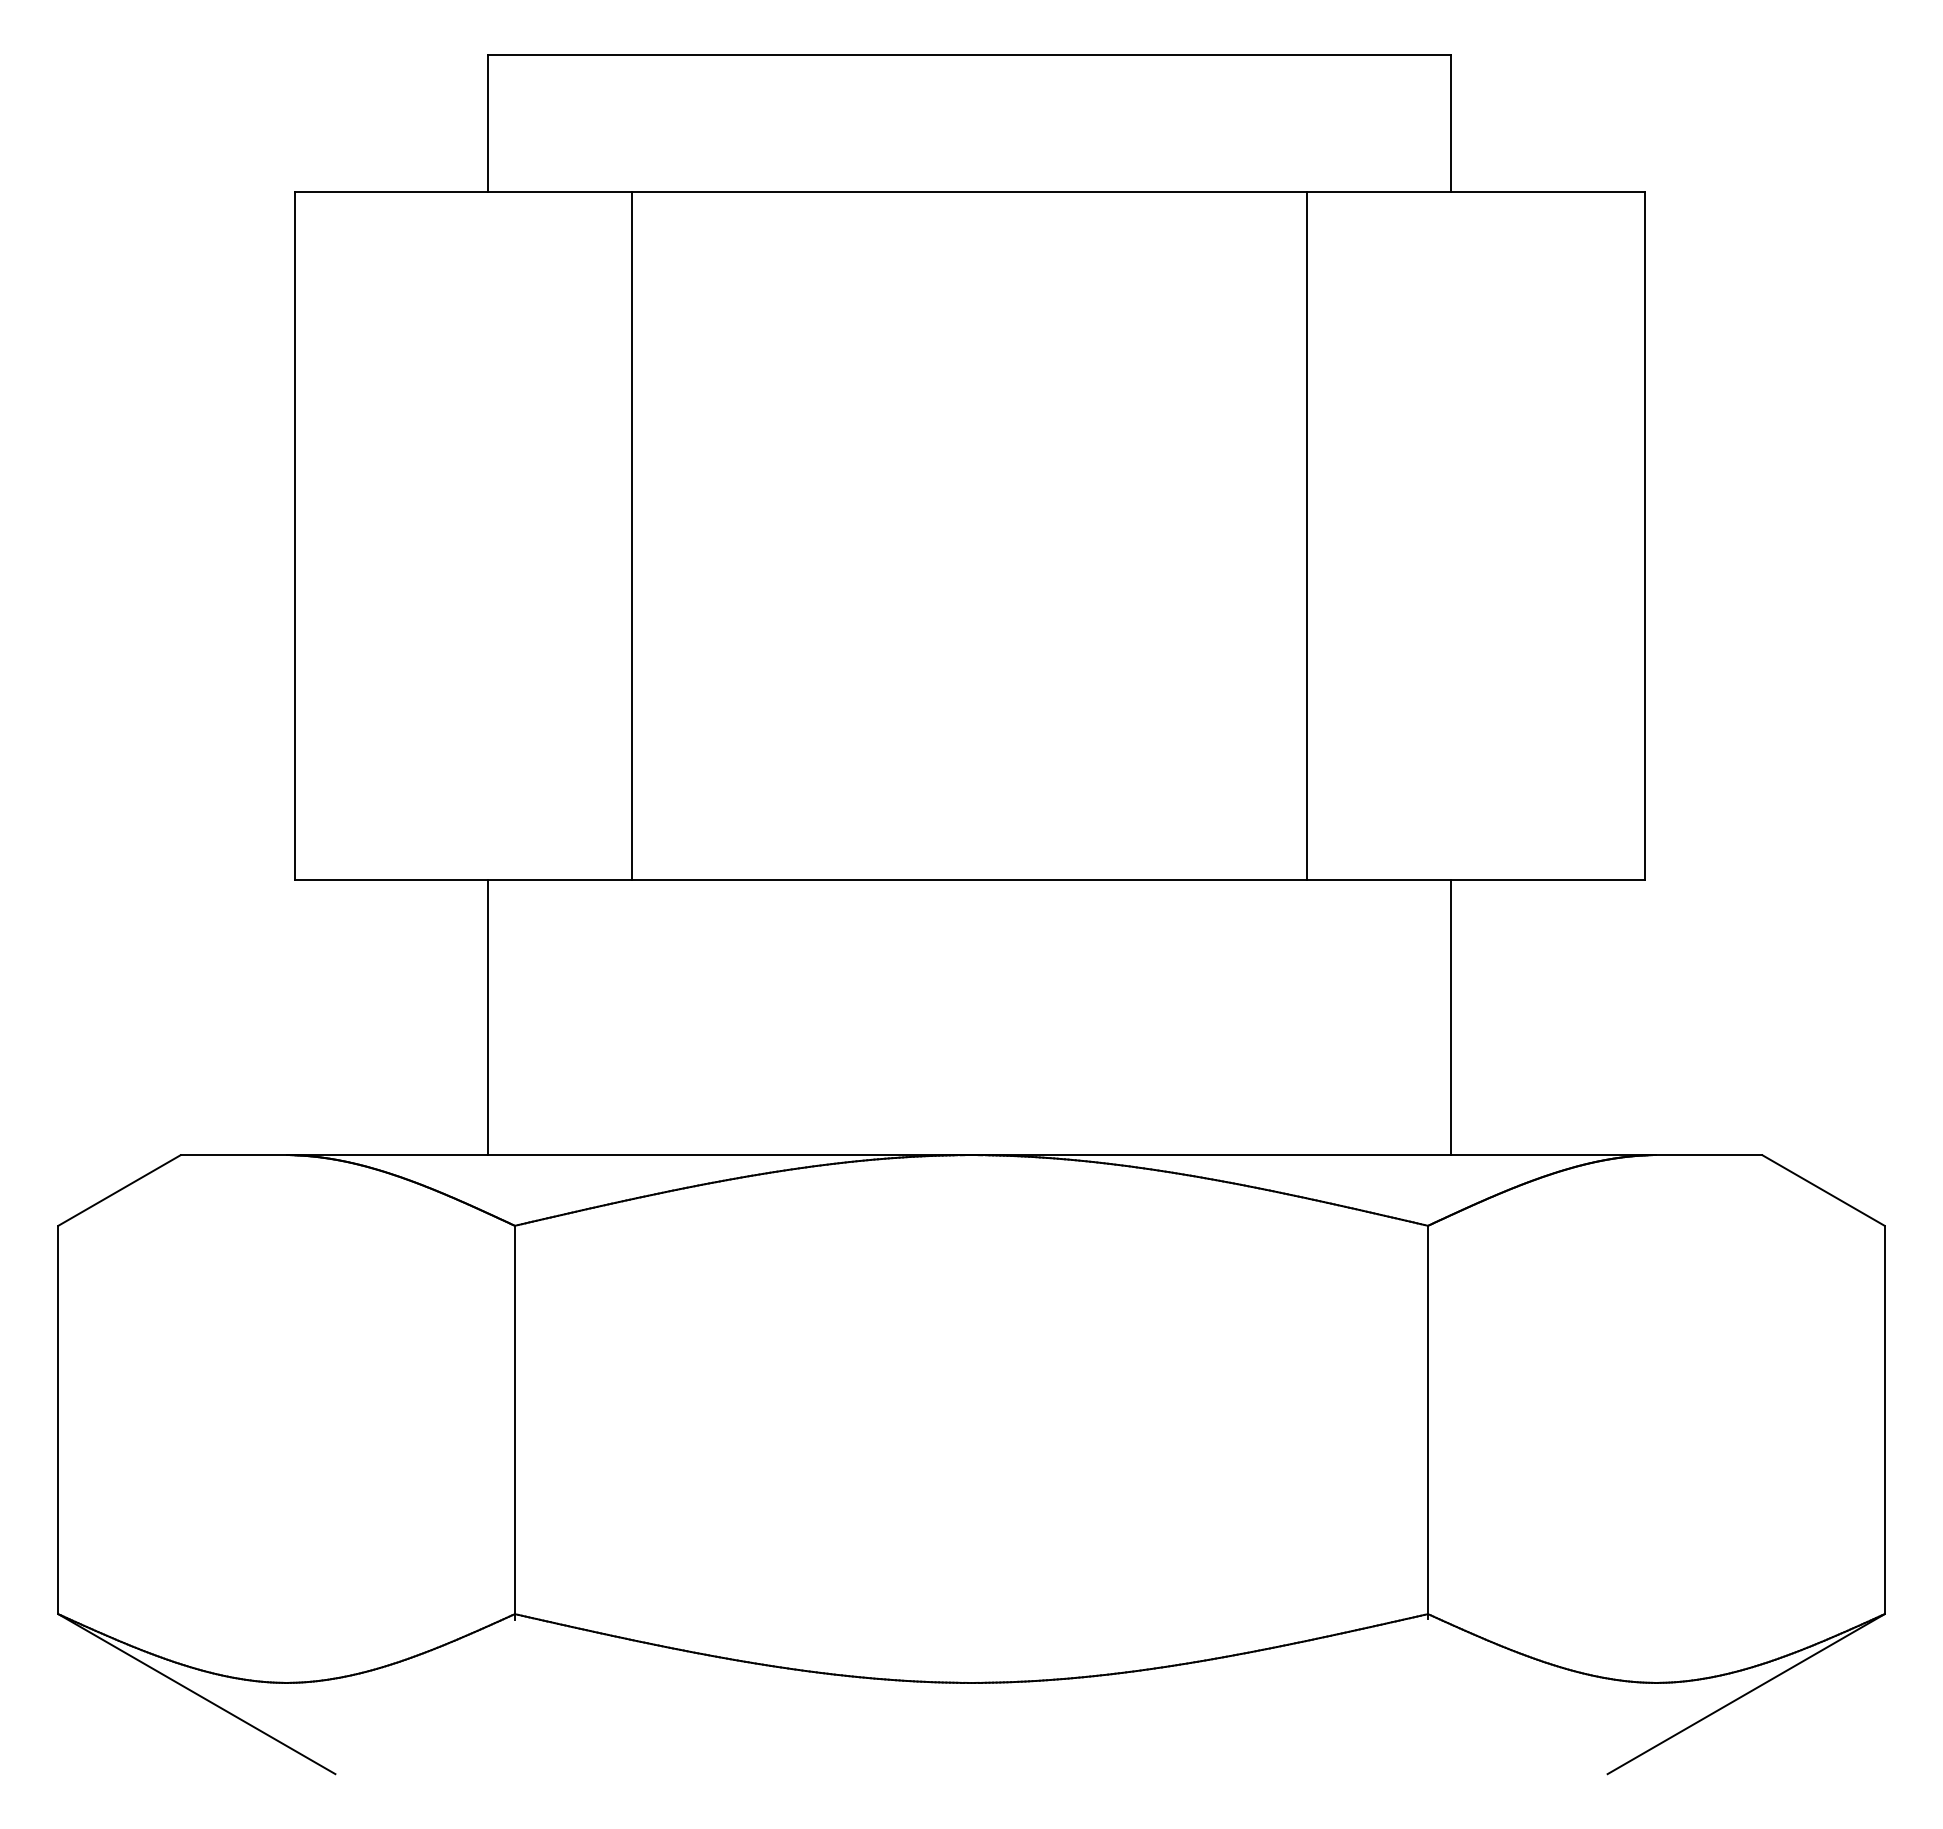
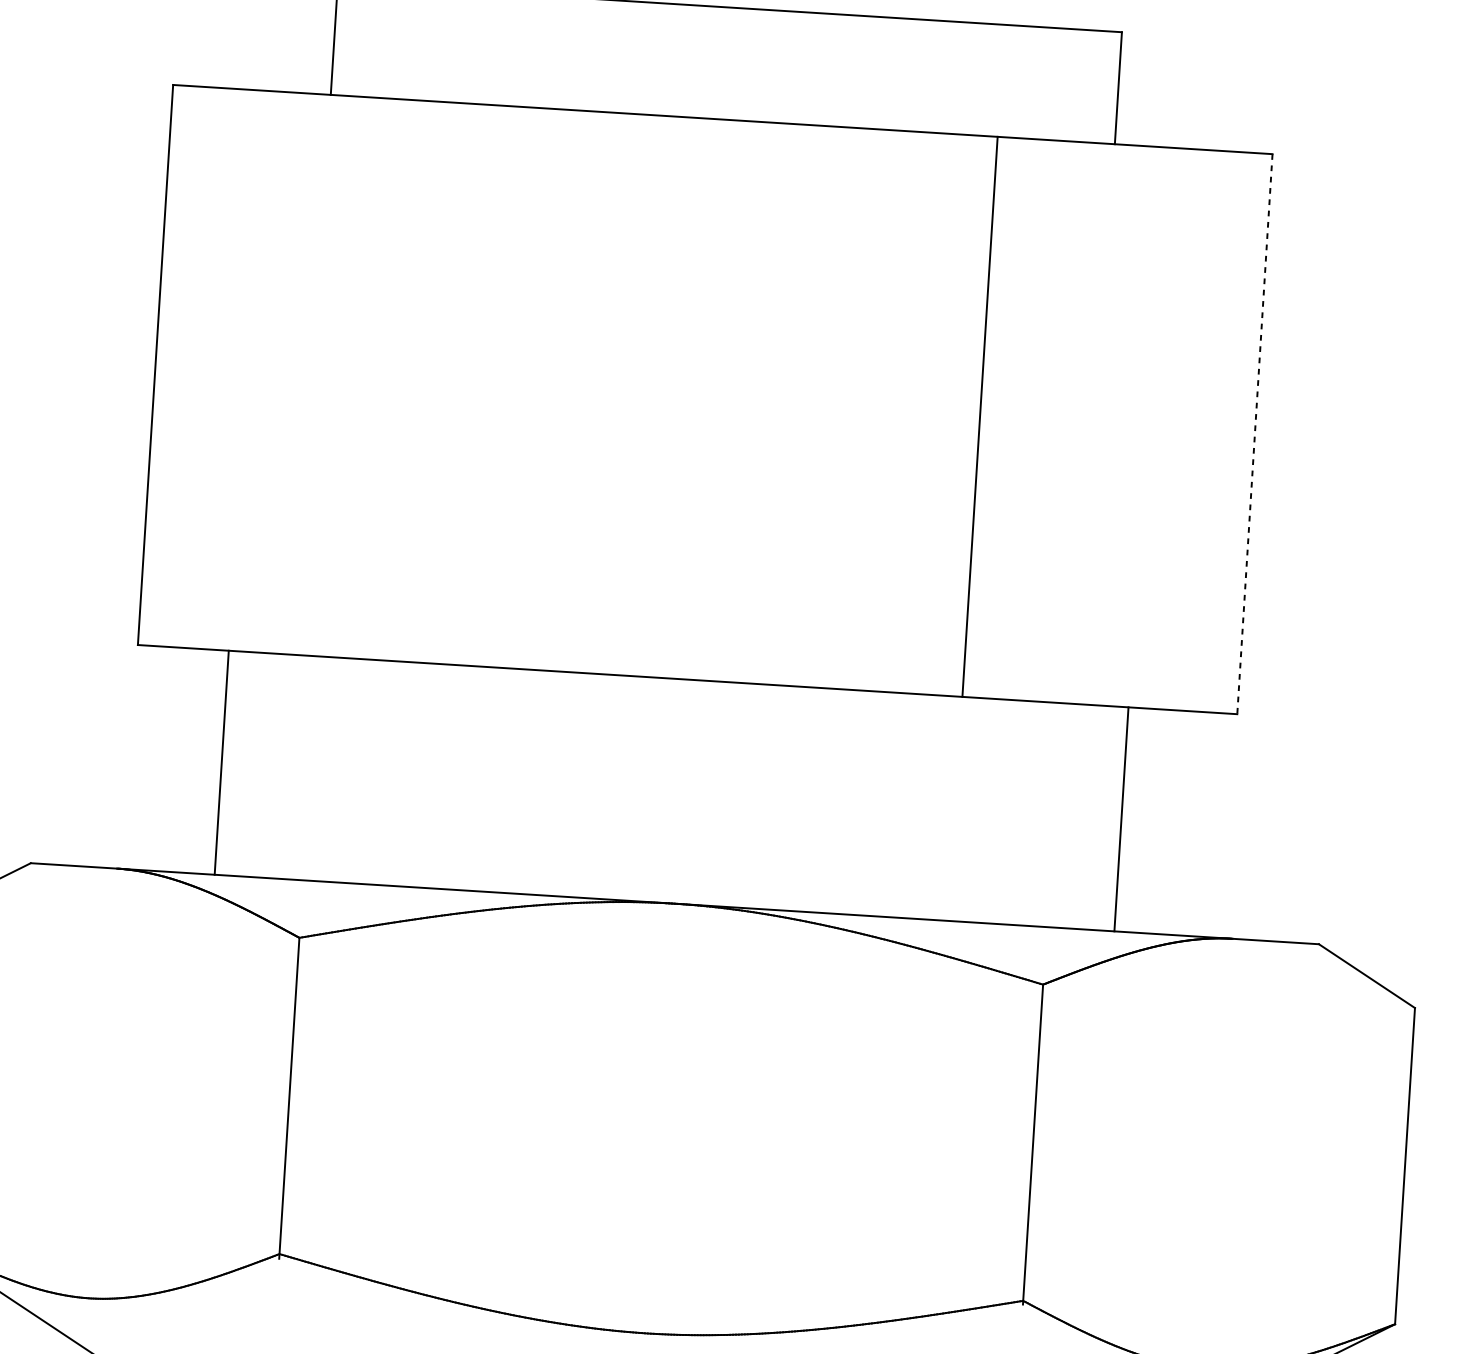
line: (632, 536) -> (430, 382), removed
line: (1644, 536) -> (1254, 434), solid -> dashed
line: (488, 1017) -> (221, 762), moved
line: (1451, 1017) -> (1121, 819), moved

